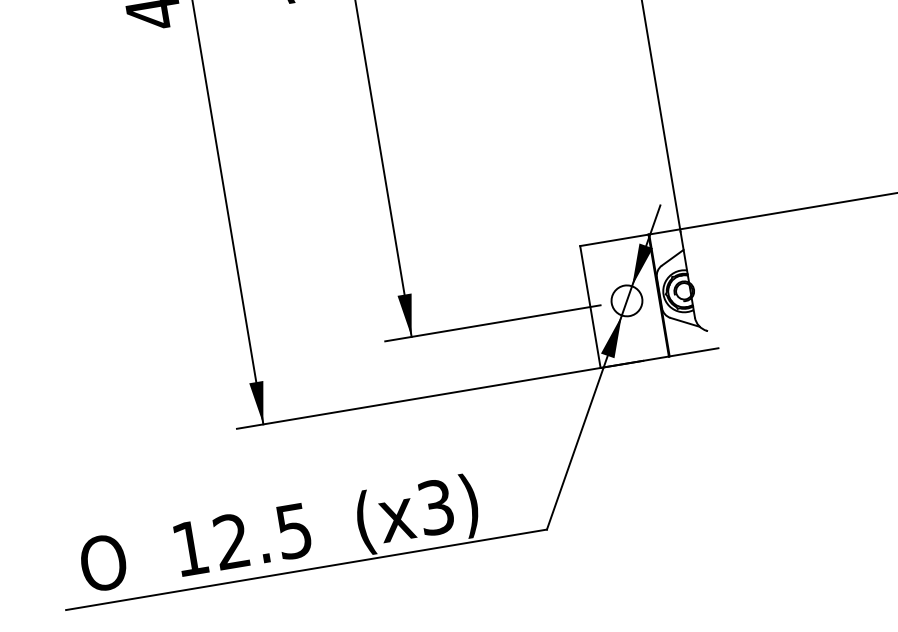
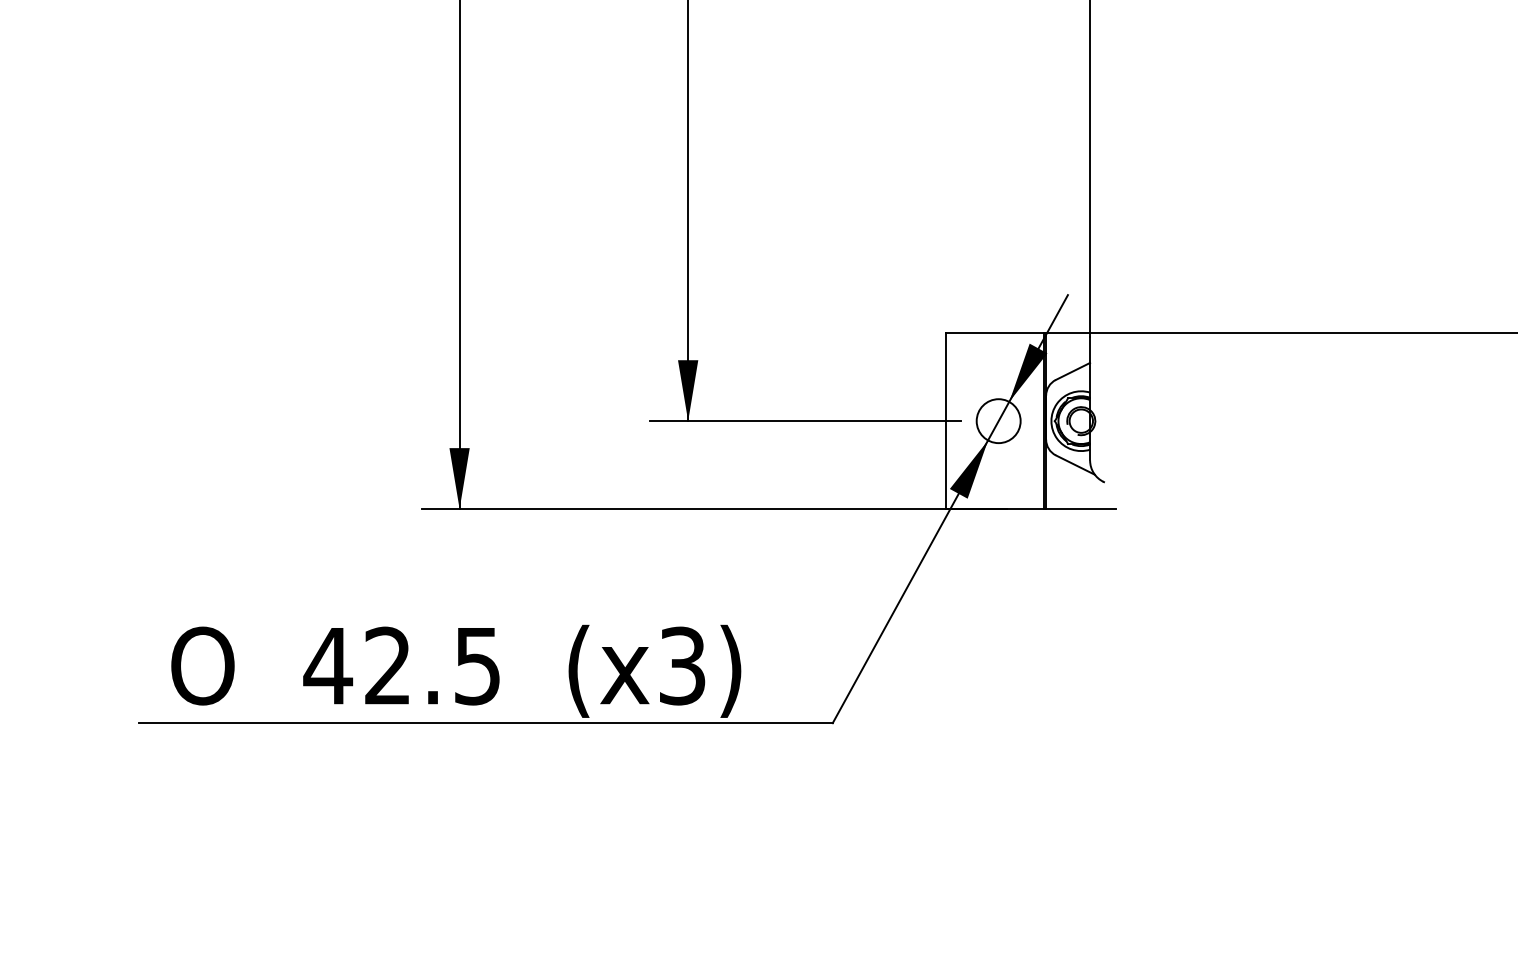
text: (190, 548) -> (328, 666), 12.5 -> 42.5

